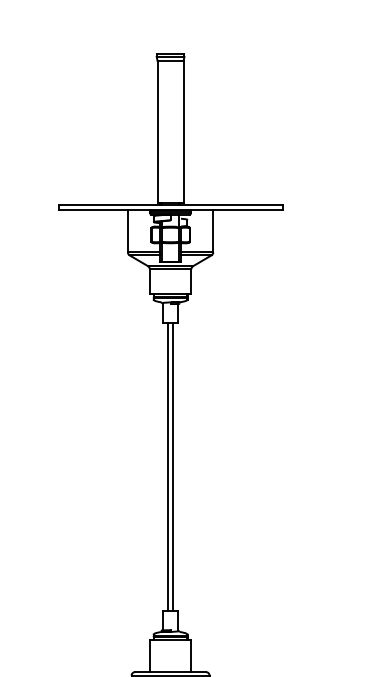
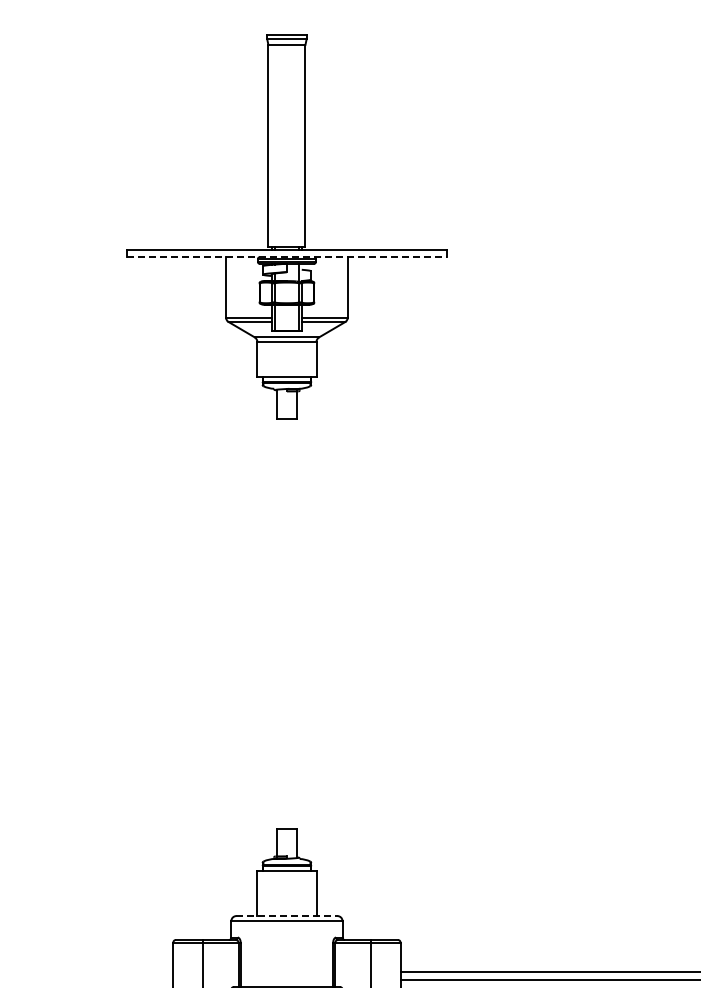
line: (170, 210) -> (286, 257), solid -> dashed
line: (168, 466) -> (283, 623), removed
line: (173, 466) -> (290, 623), removed
line: (170, 672) -> (286, 916), solid -> dashed

